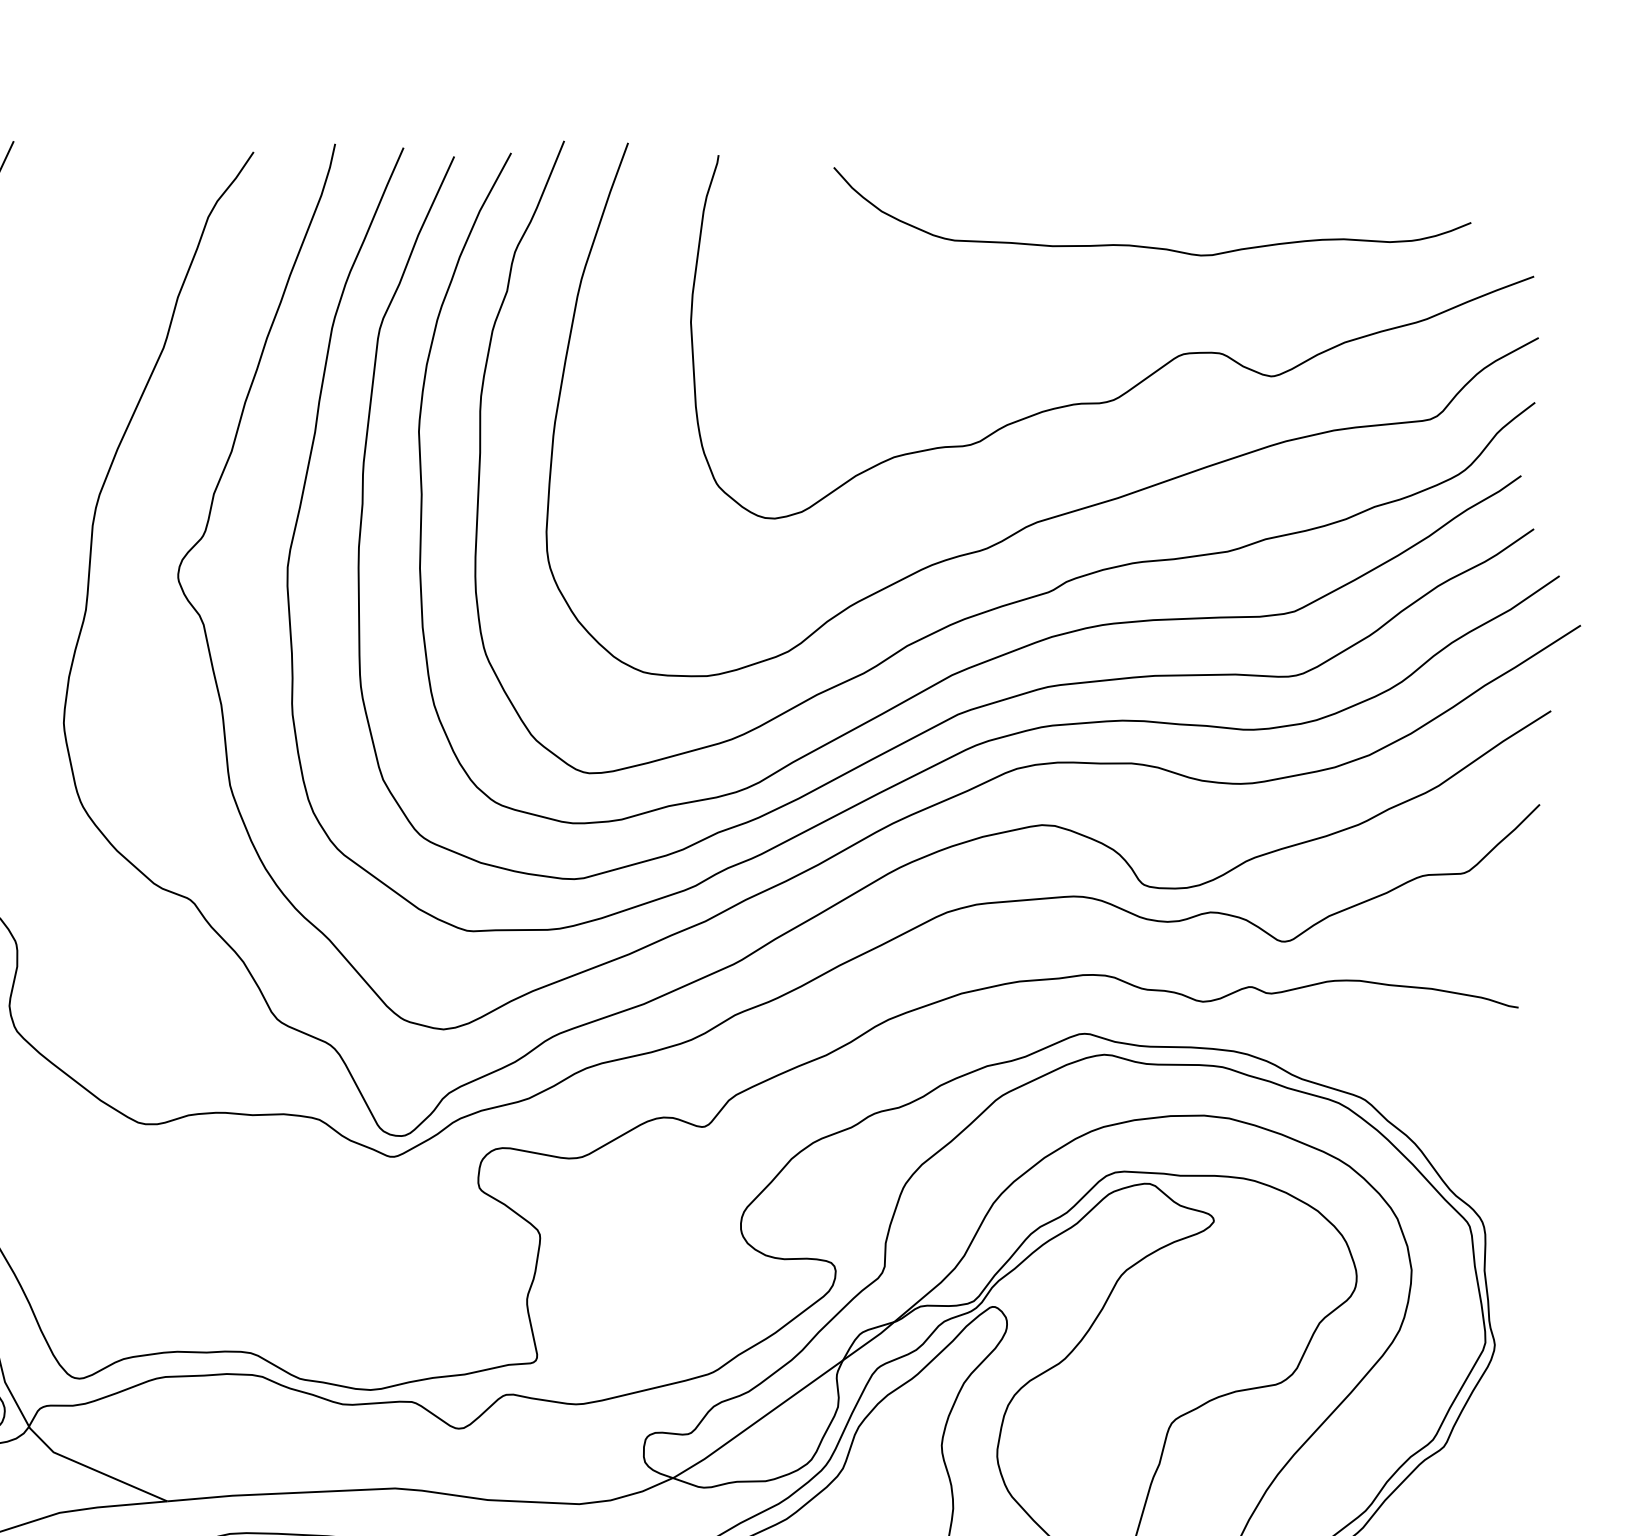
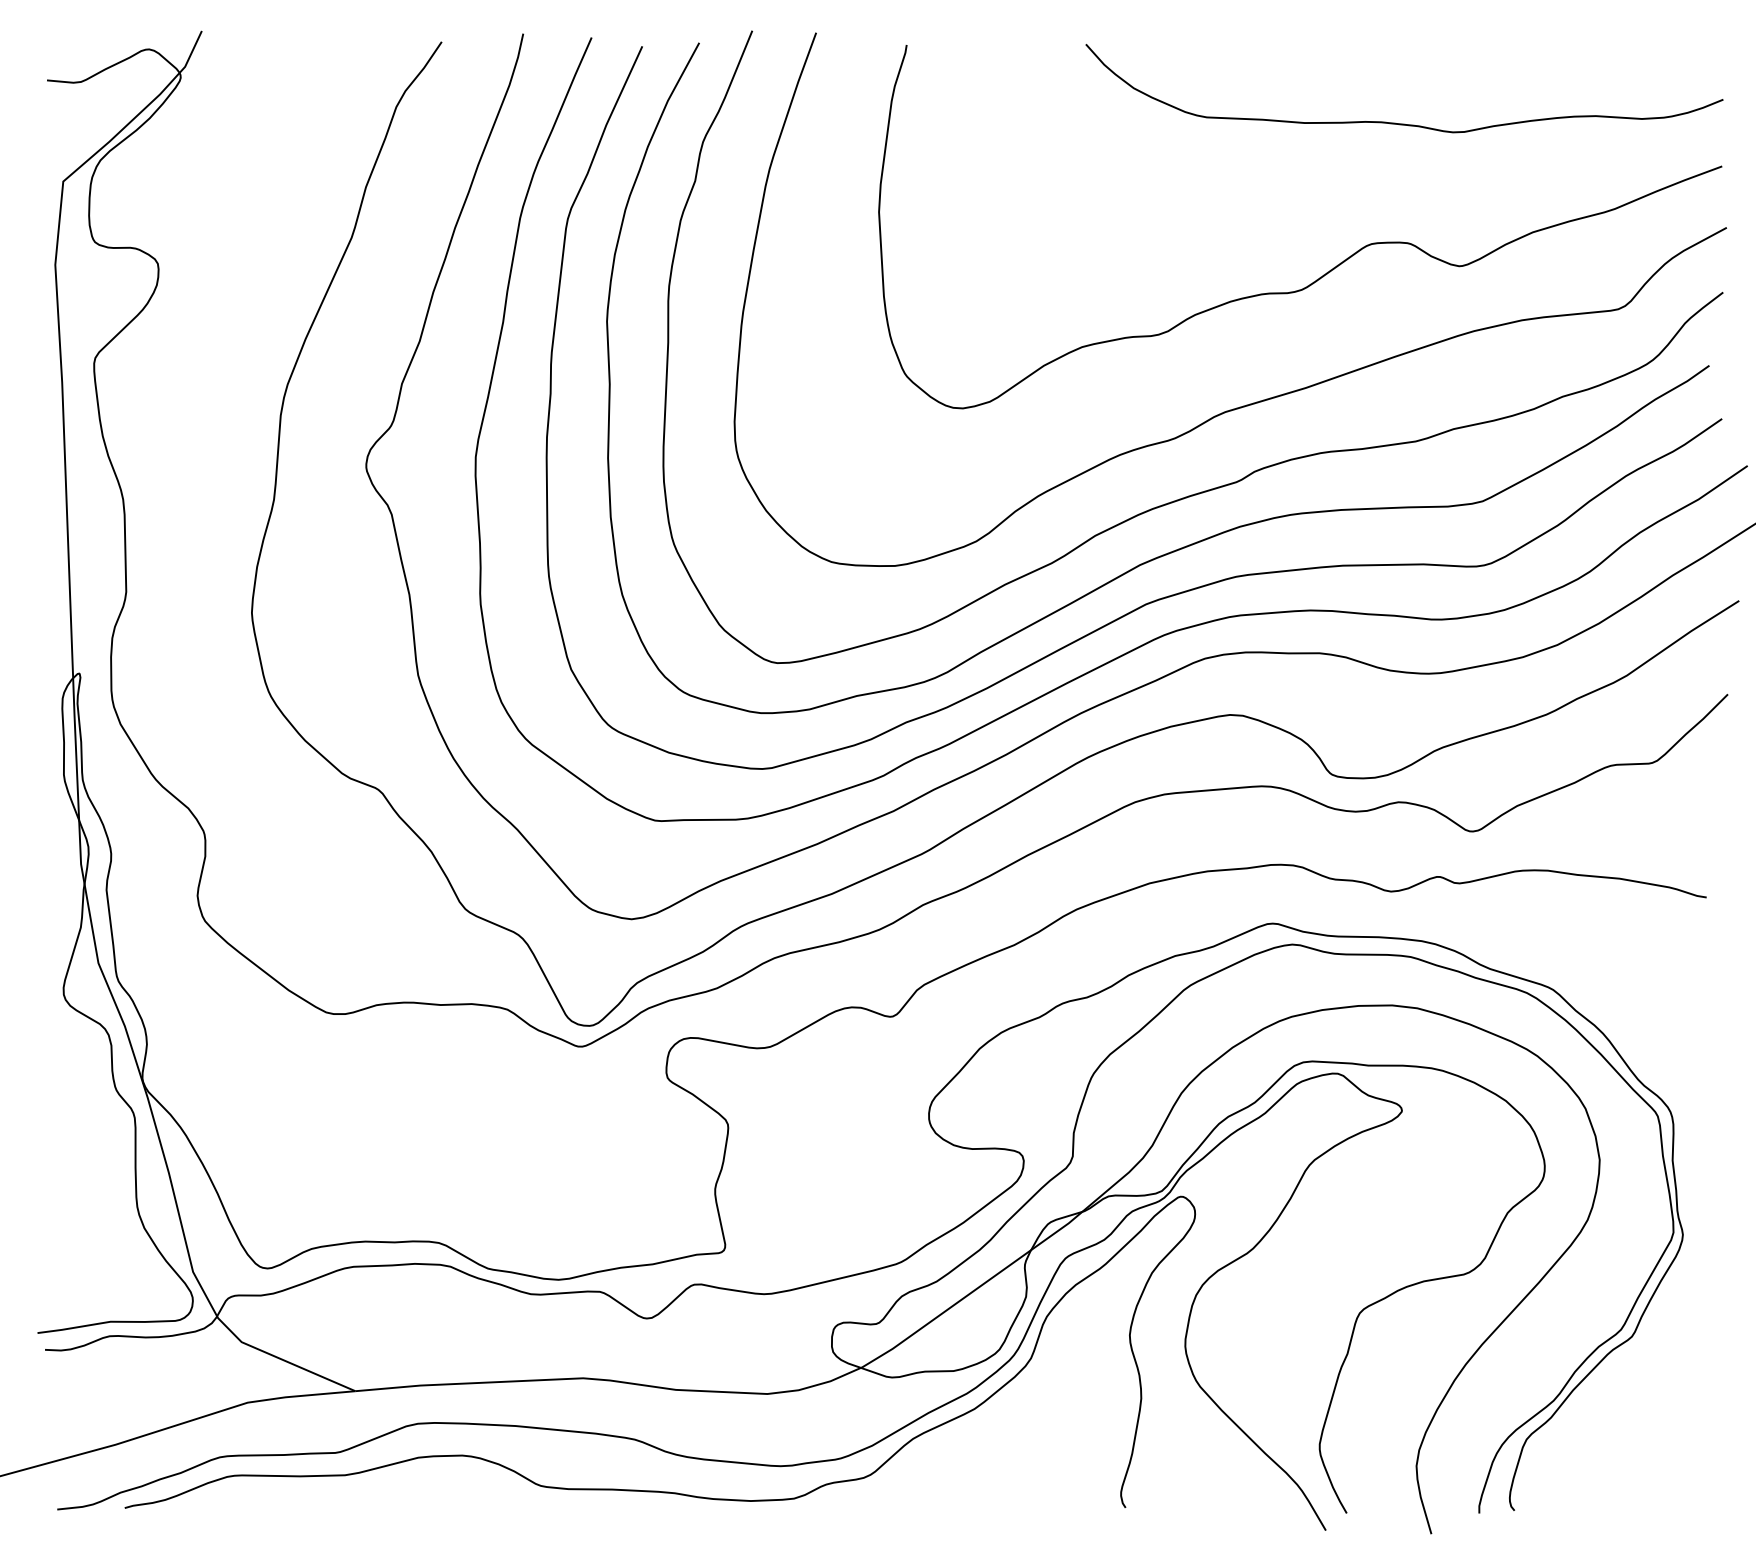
curve: (1152, 246) -> (1404, 123), moved

